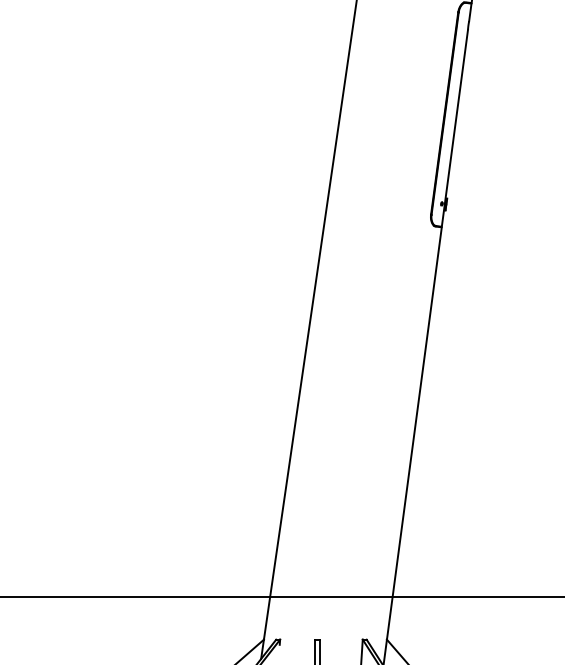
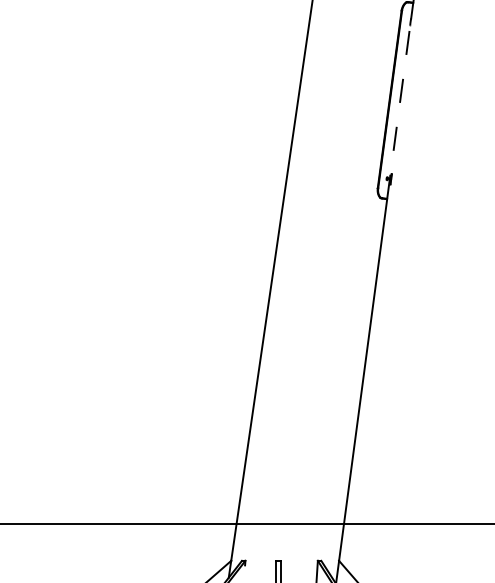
line: (454, 127) -> (398, 111), solid -> dashed

